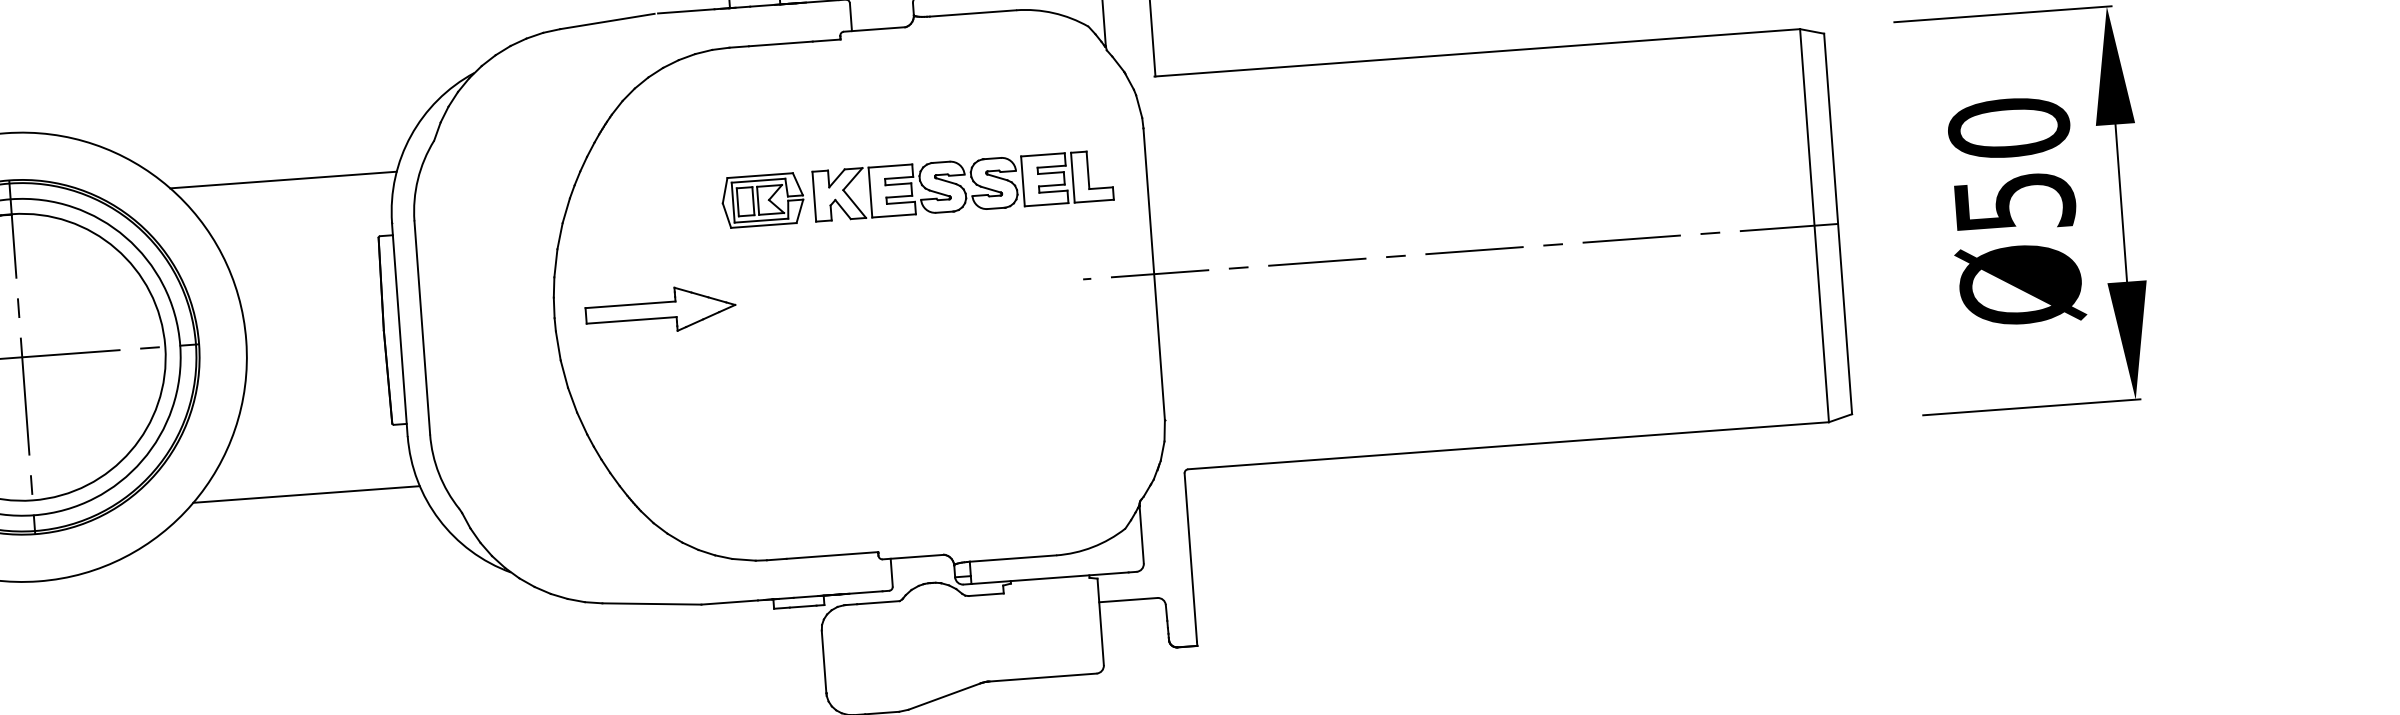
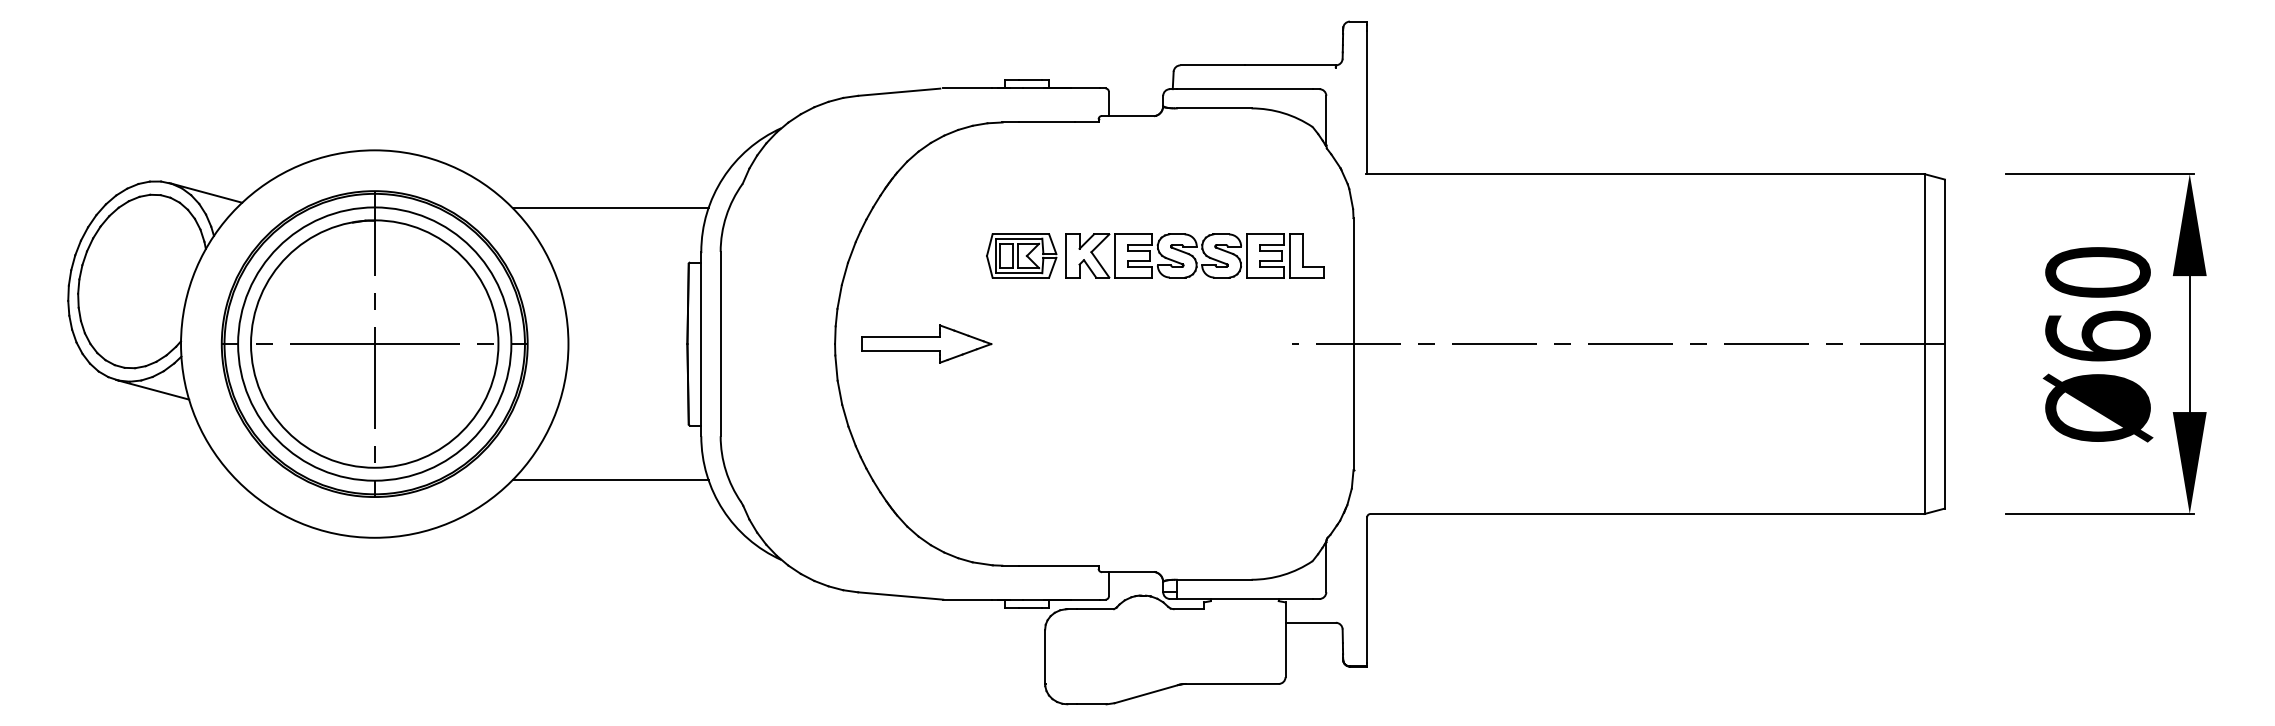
text: (2013, 201) -> (2097, 335), Ø50 -> Ø60

